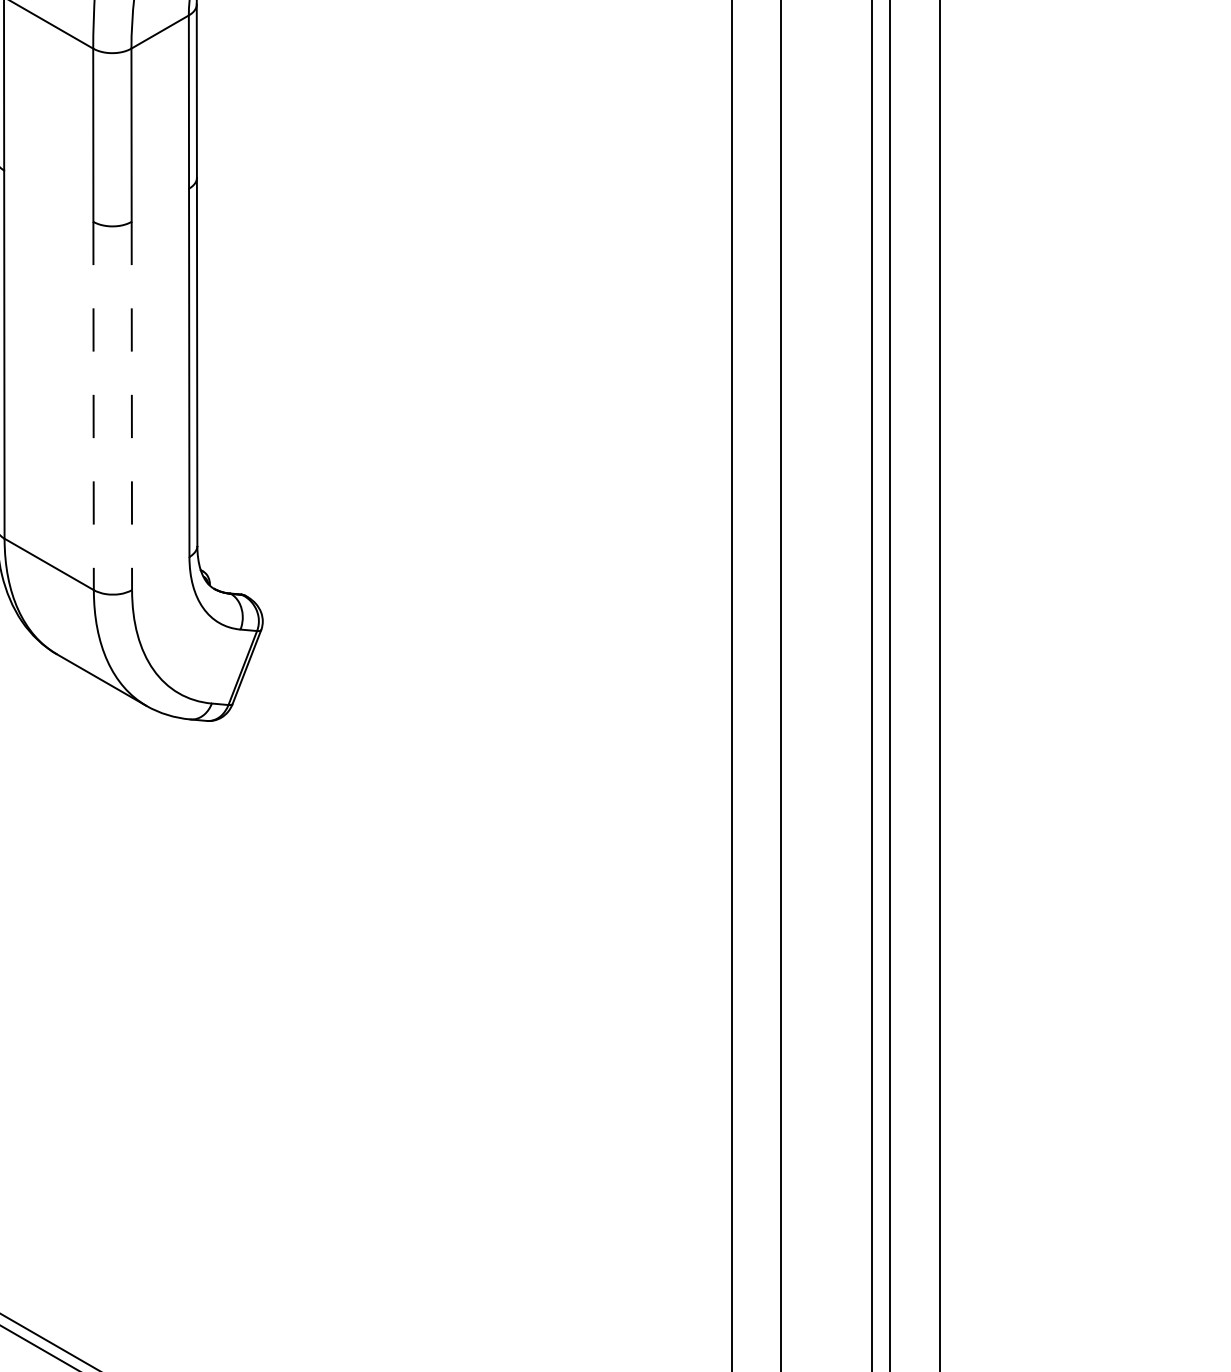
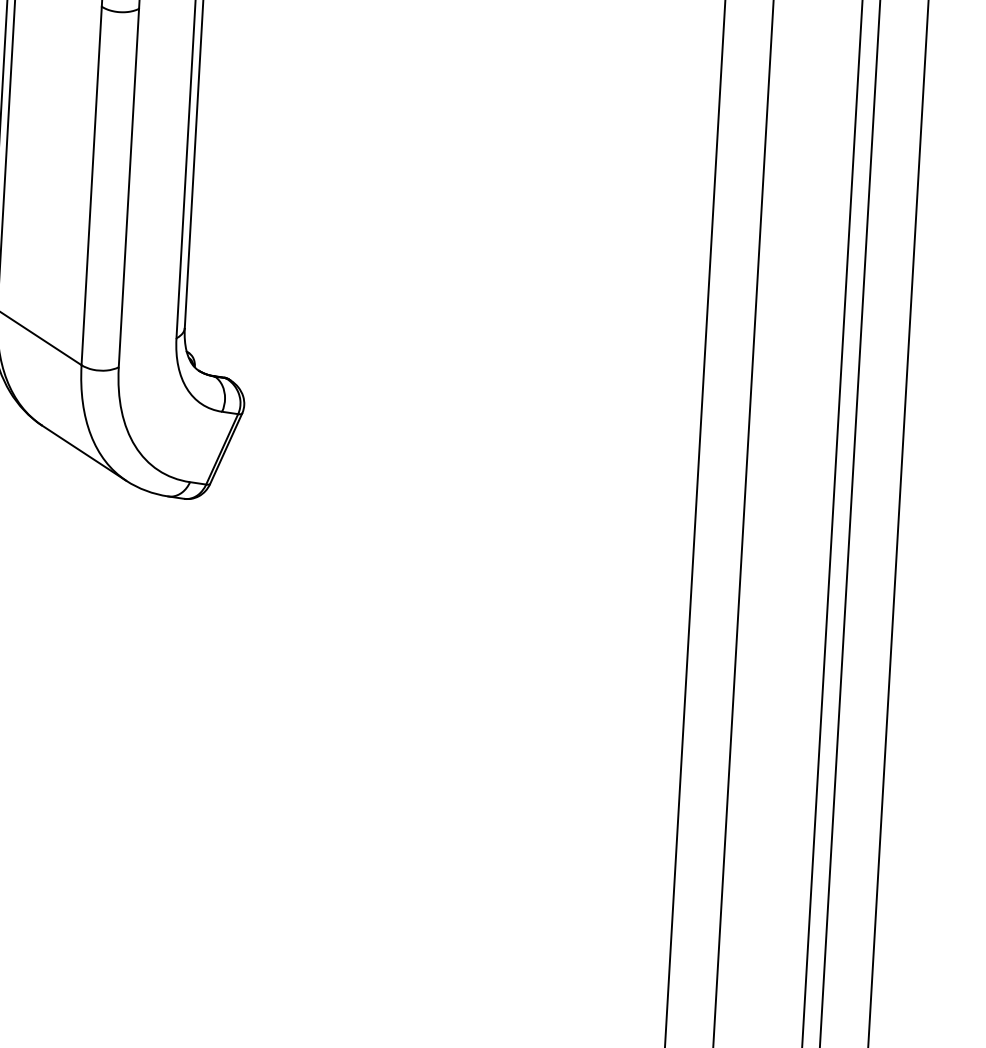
line: (93, 406) -> (91, 186), dashed -> solid
line: (131, 406) -> (128, 188), dashed -> solid

